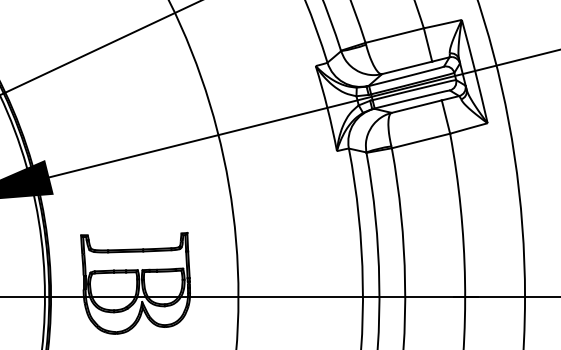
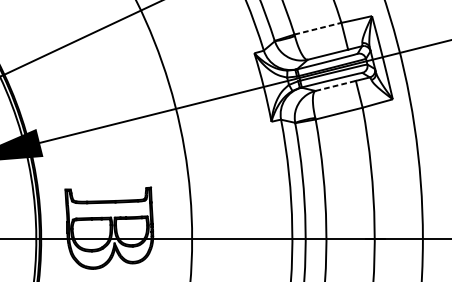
line: (395, 35) -> (318, 28), solid -> dashed
line: (416, 106) -> (335, 85), solid -> dashed

